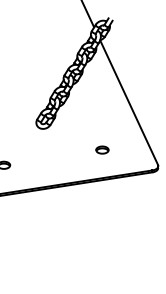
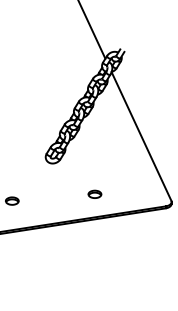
part: (102, 149) -> (94, 193), moved

